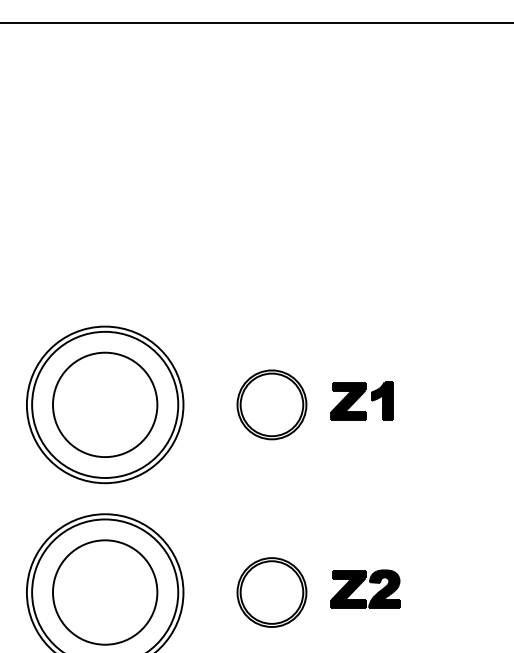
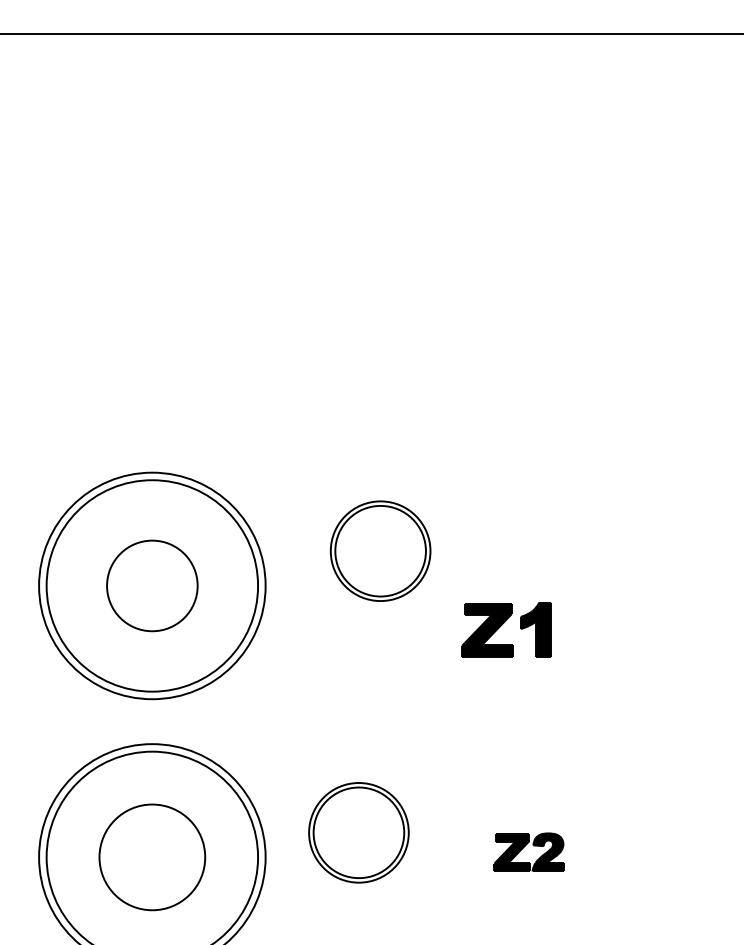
part: (361, 400) -> (505, 628), moved
circle: (105, 404) -> (152, 585), size x0.6
part: (271, 404) -> (379, 550), moved
part: (365, 588) -> (528, 851), size x0.7
circle: (105, 592) -> (152, 857), size x0.7
part: (271, 592) -> (358, 832), moved

